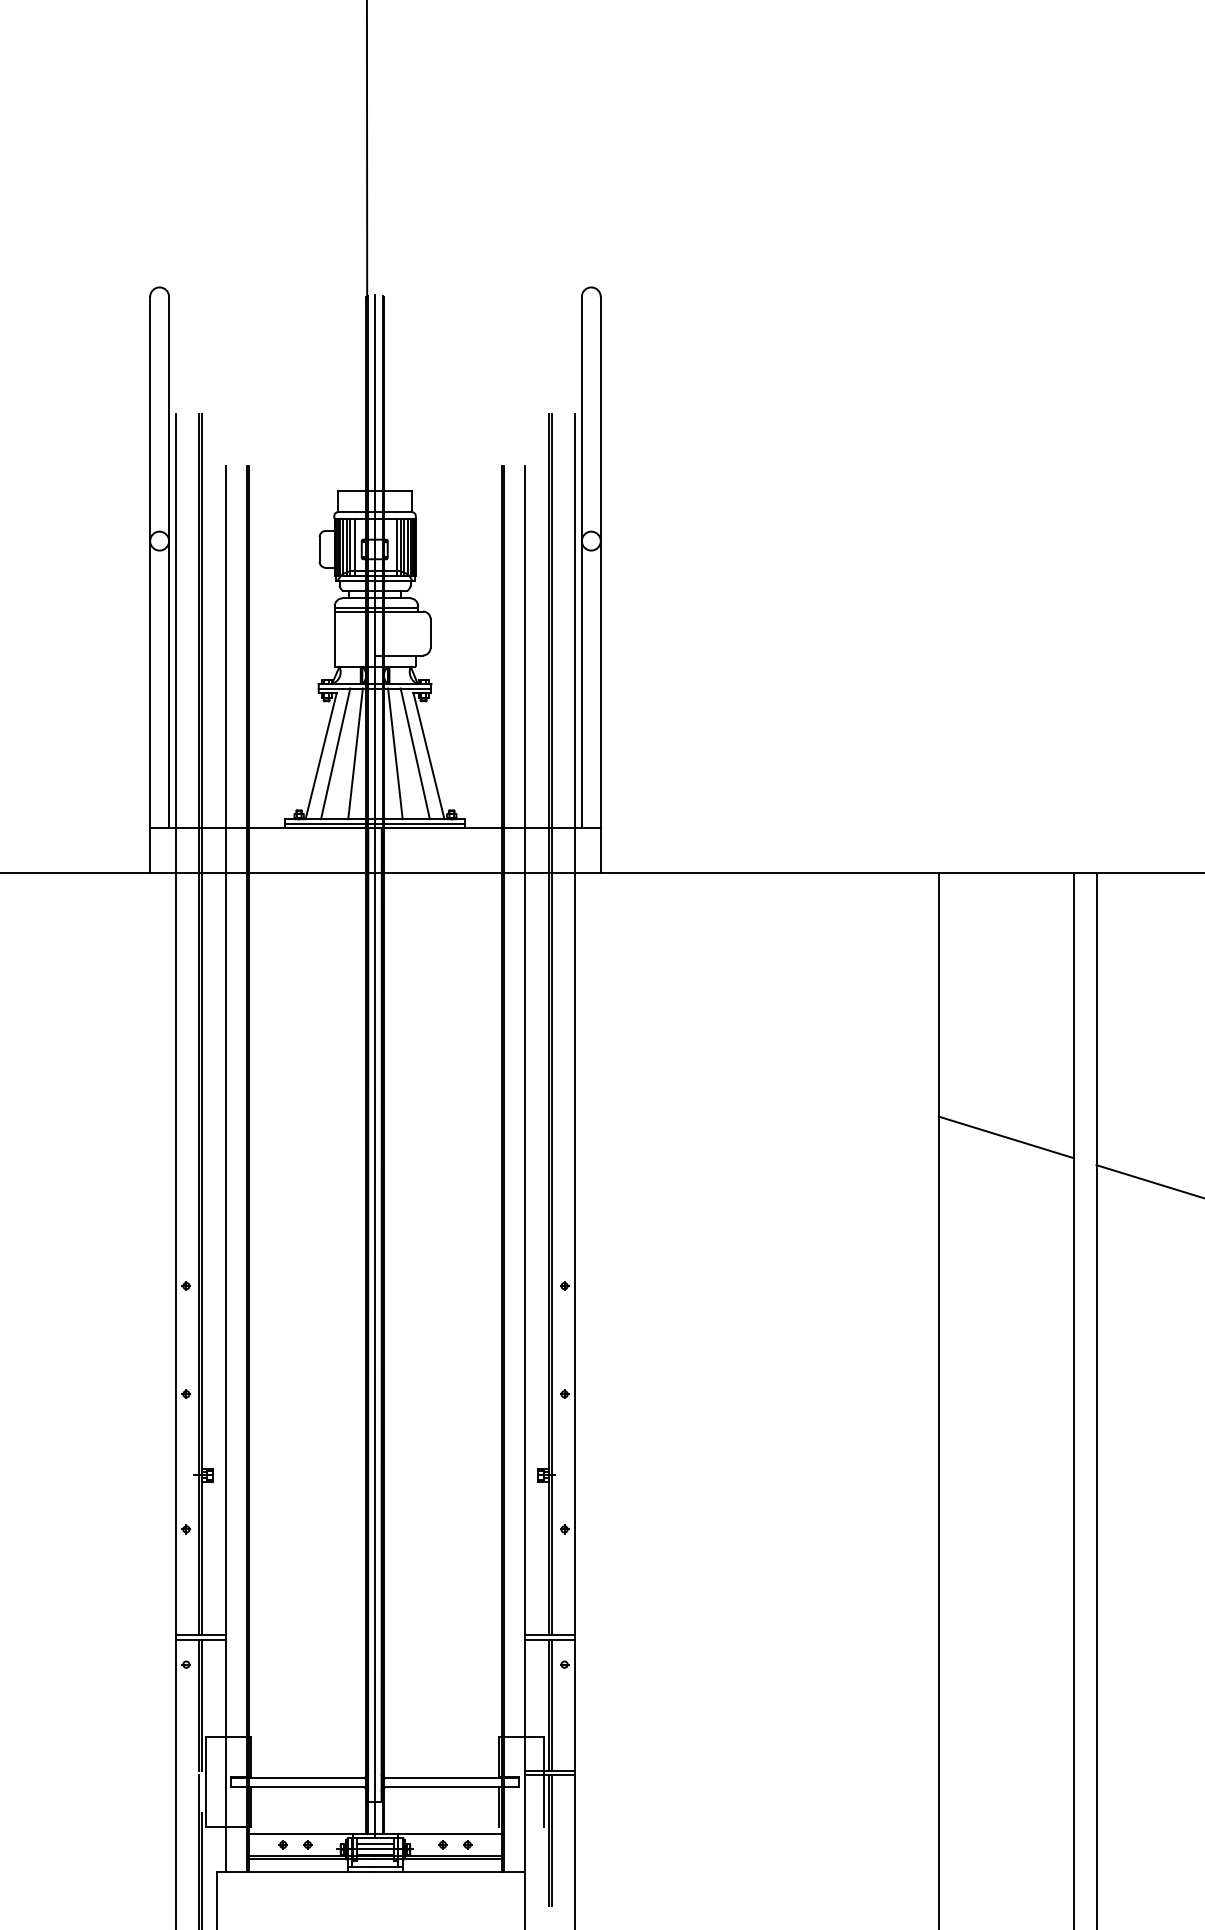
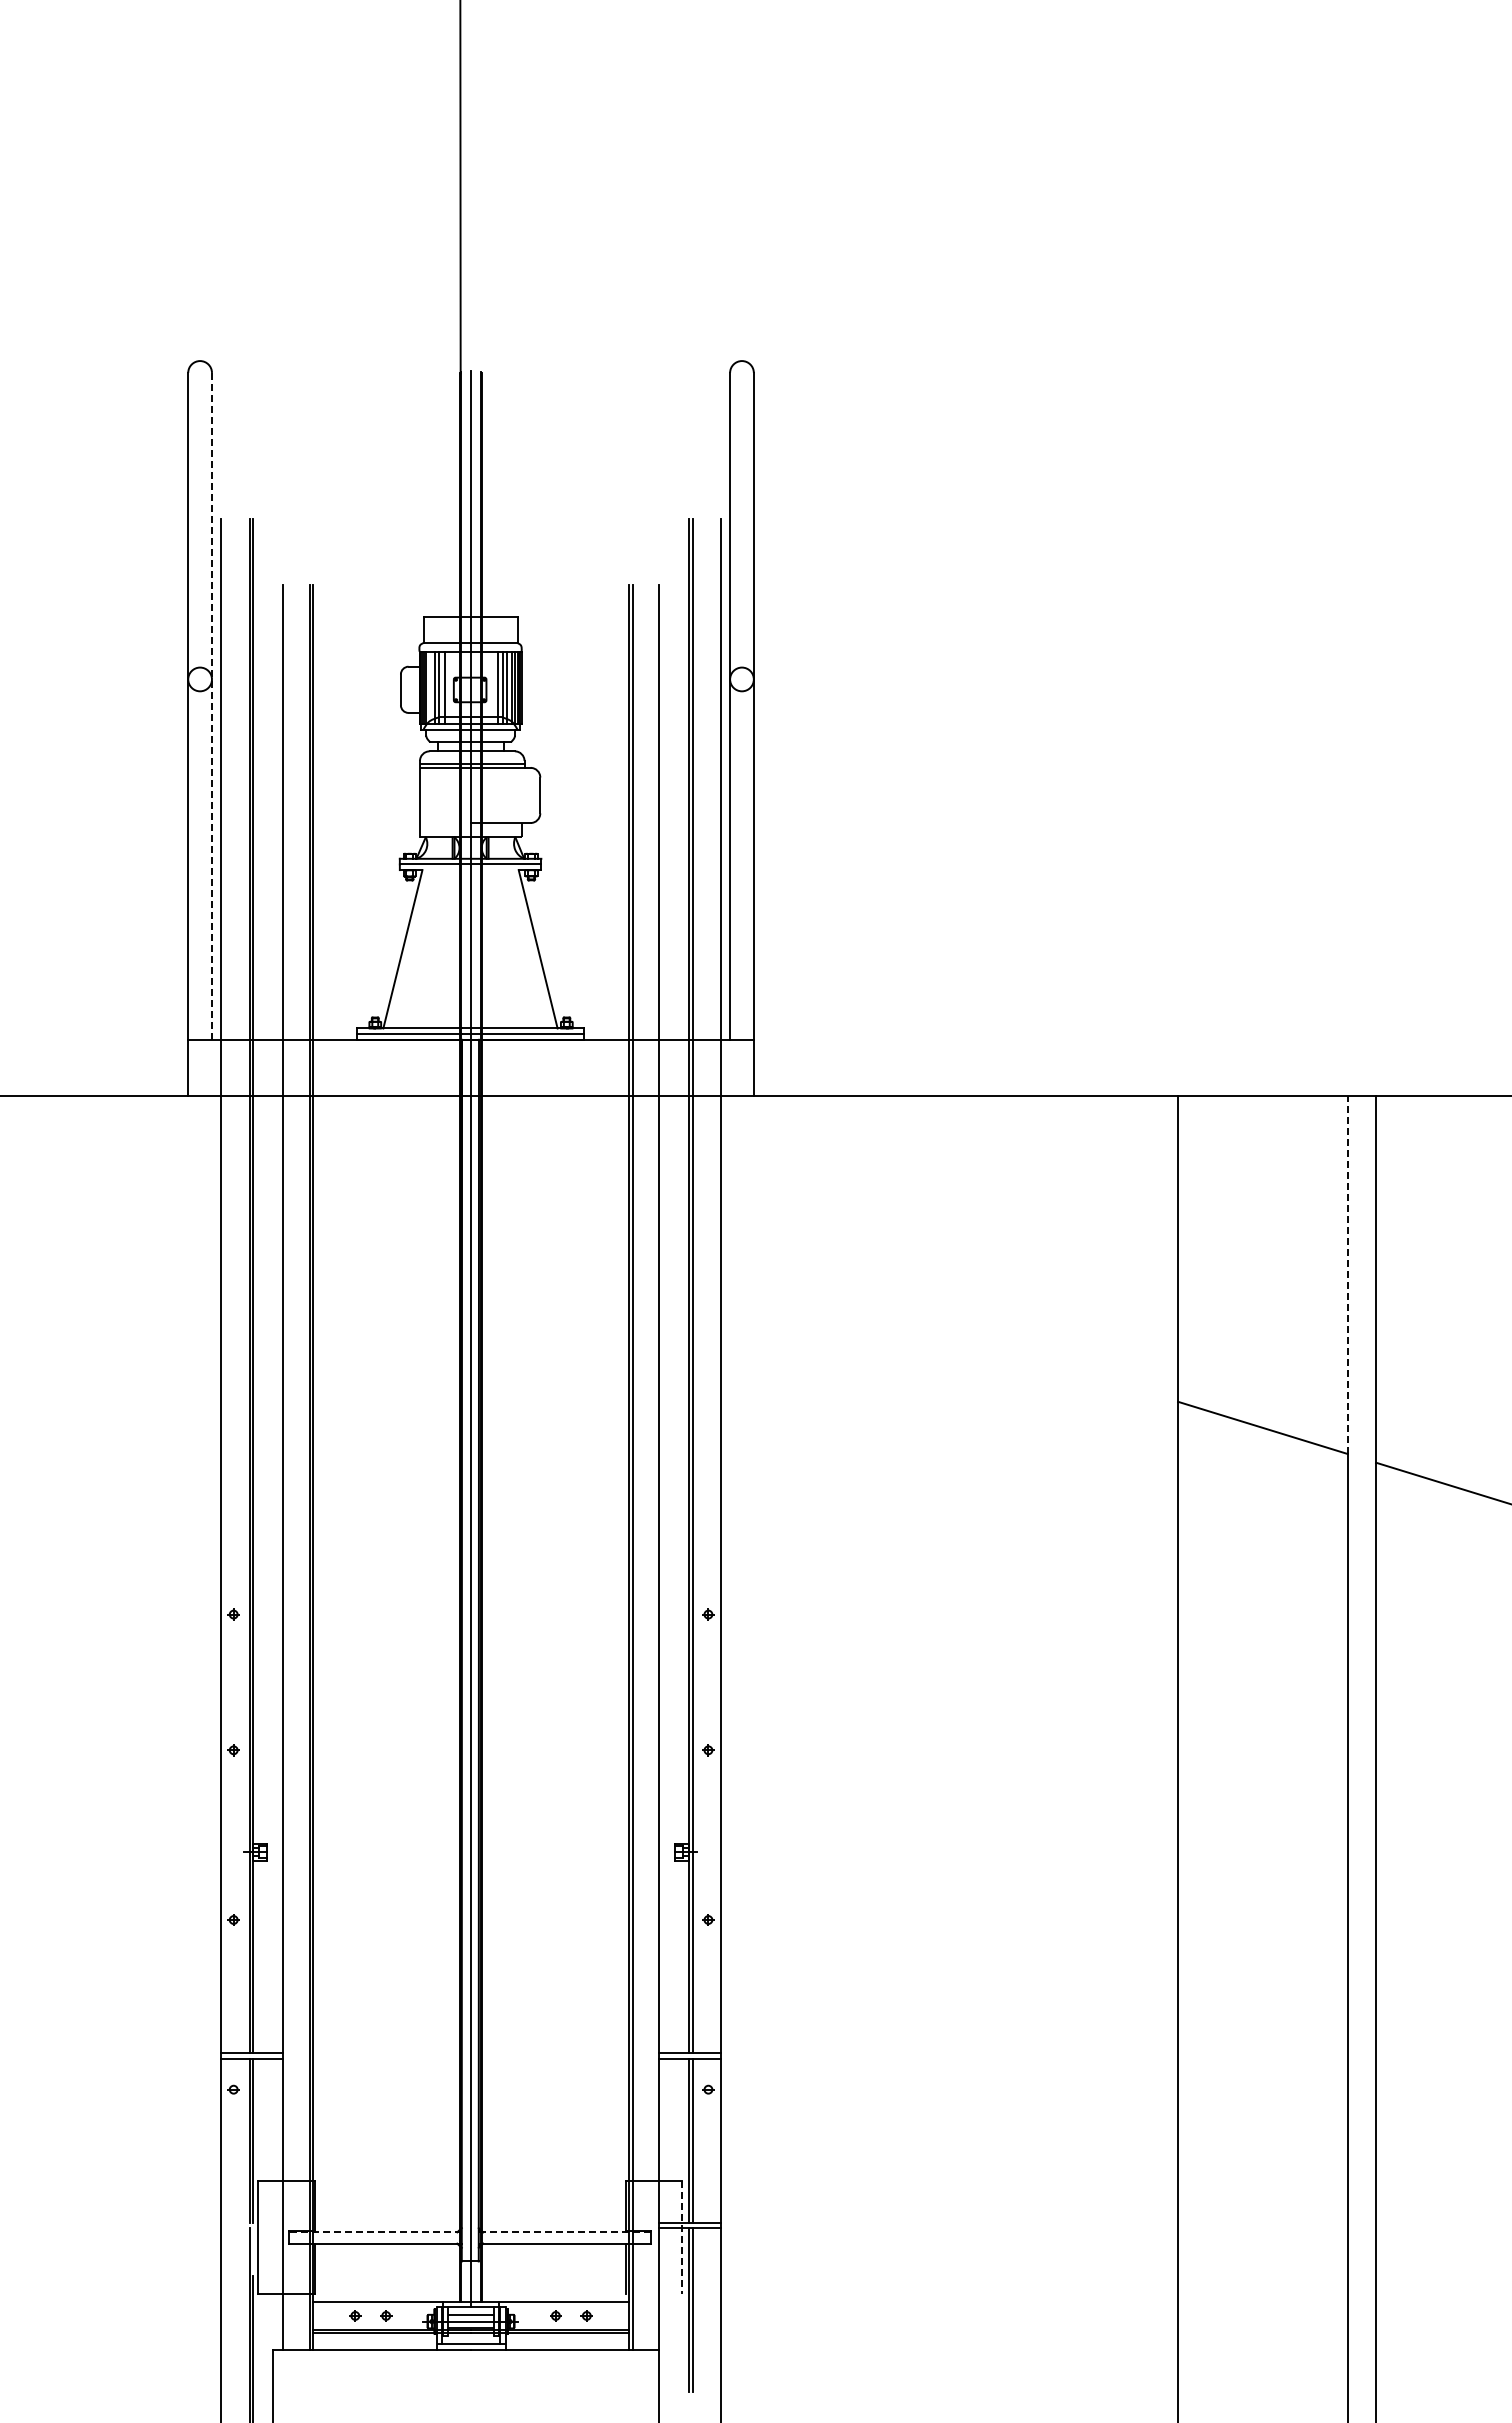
line: (342, 547) -> (429, 687), removed
line: (168, 562) -> (211, 706), solid -> dashed
line: (335, 753) -> (420, 946), removed
line: (355, 753) -> (445, 946), removed
line: (394, 753) -> (495, 946), removed
line: (414, 753) -> (520, 946), removed
line: (1073, 1015) -> (1347, 1275), solid -> dashed
line: (299, 1778) -> (375, 2232), solid -> dashed
line: (450, 1778) -> (565, 2232), solid -> dashed
line: (543, 1782) -> (682, 2237), solid -> dashed

